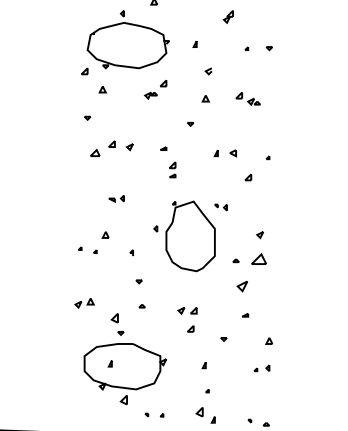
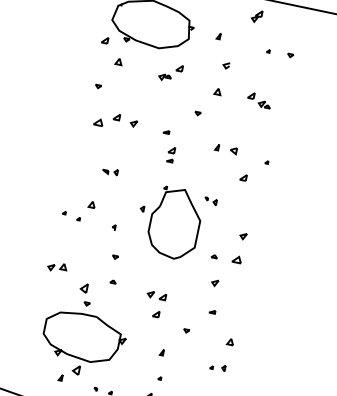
part: (258, 258) -> (236, 258), size x0.62
part: (241, 286) -> (214, 282), size x0.62
part: (109, 363) -> (59, 377), moved

